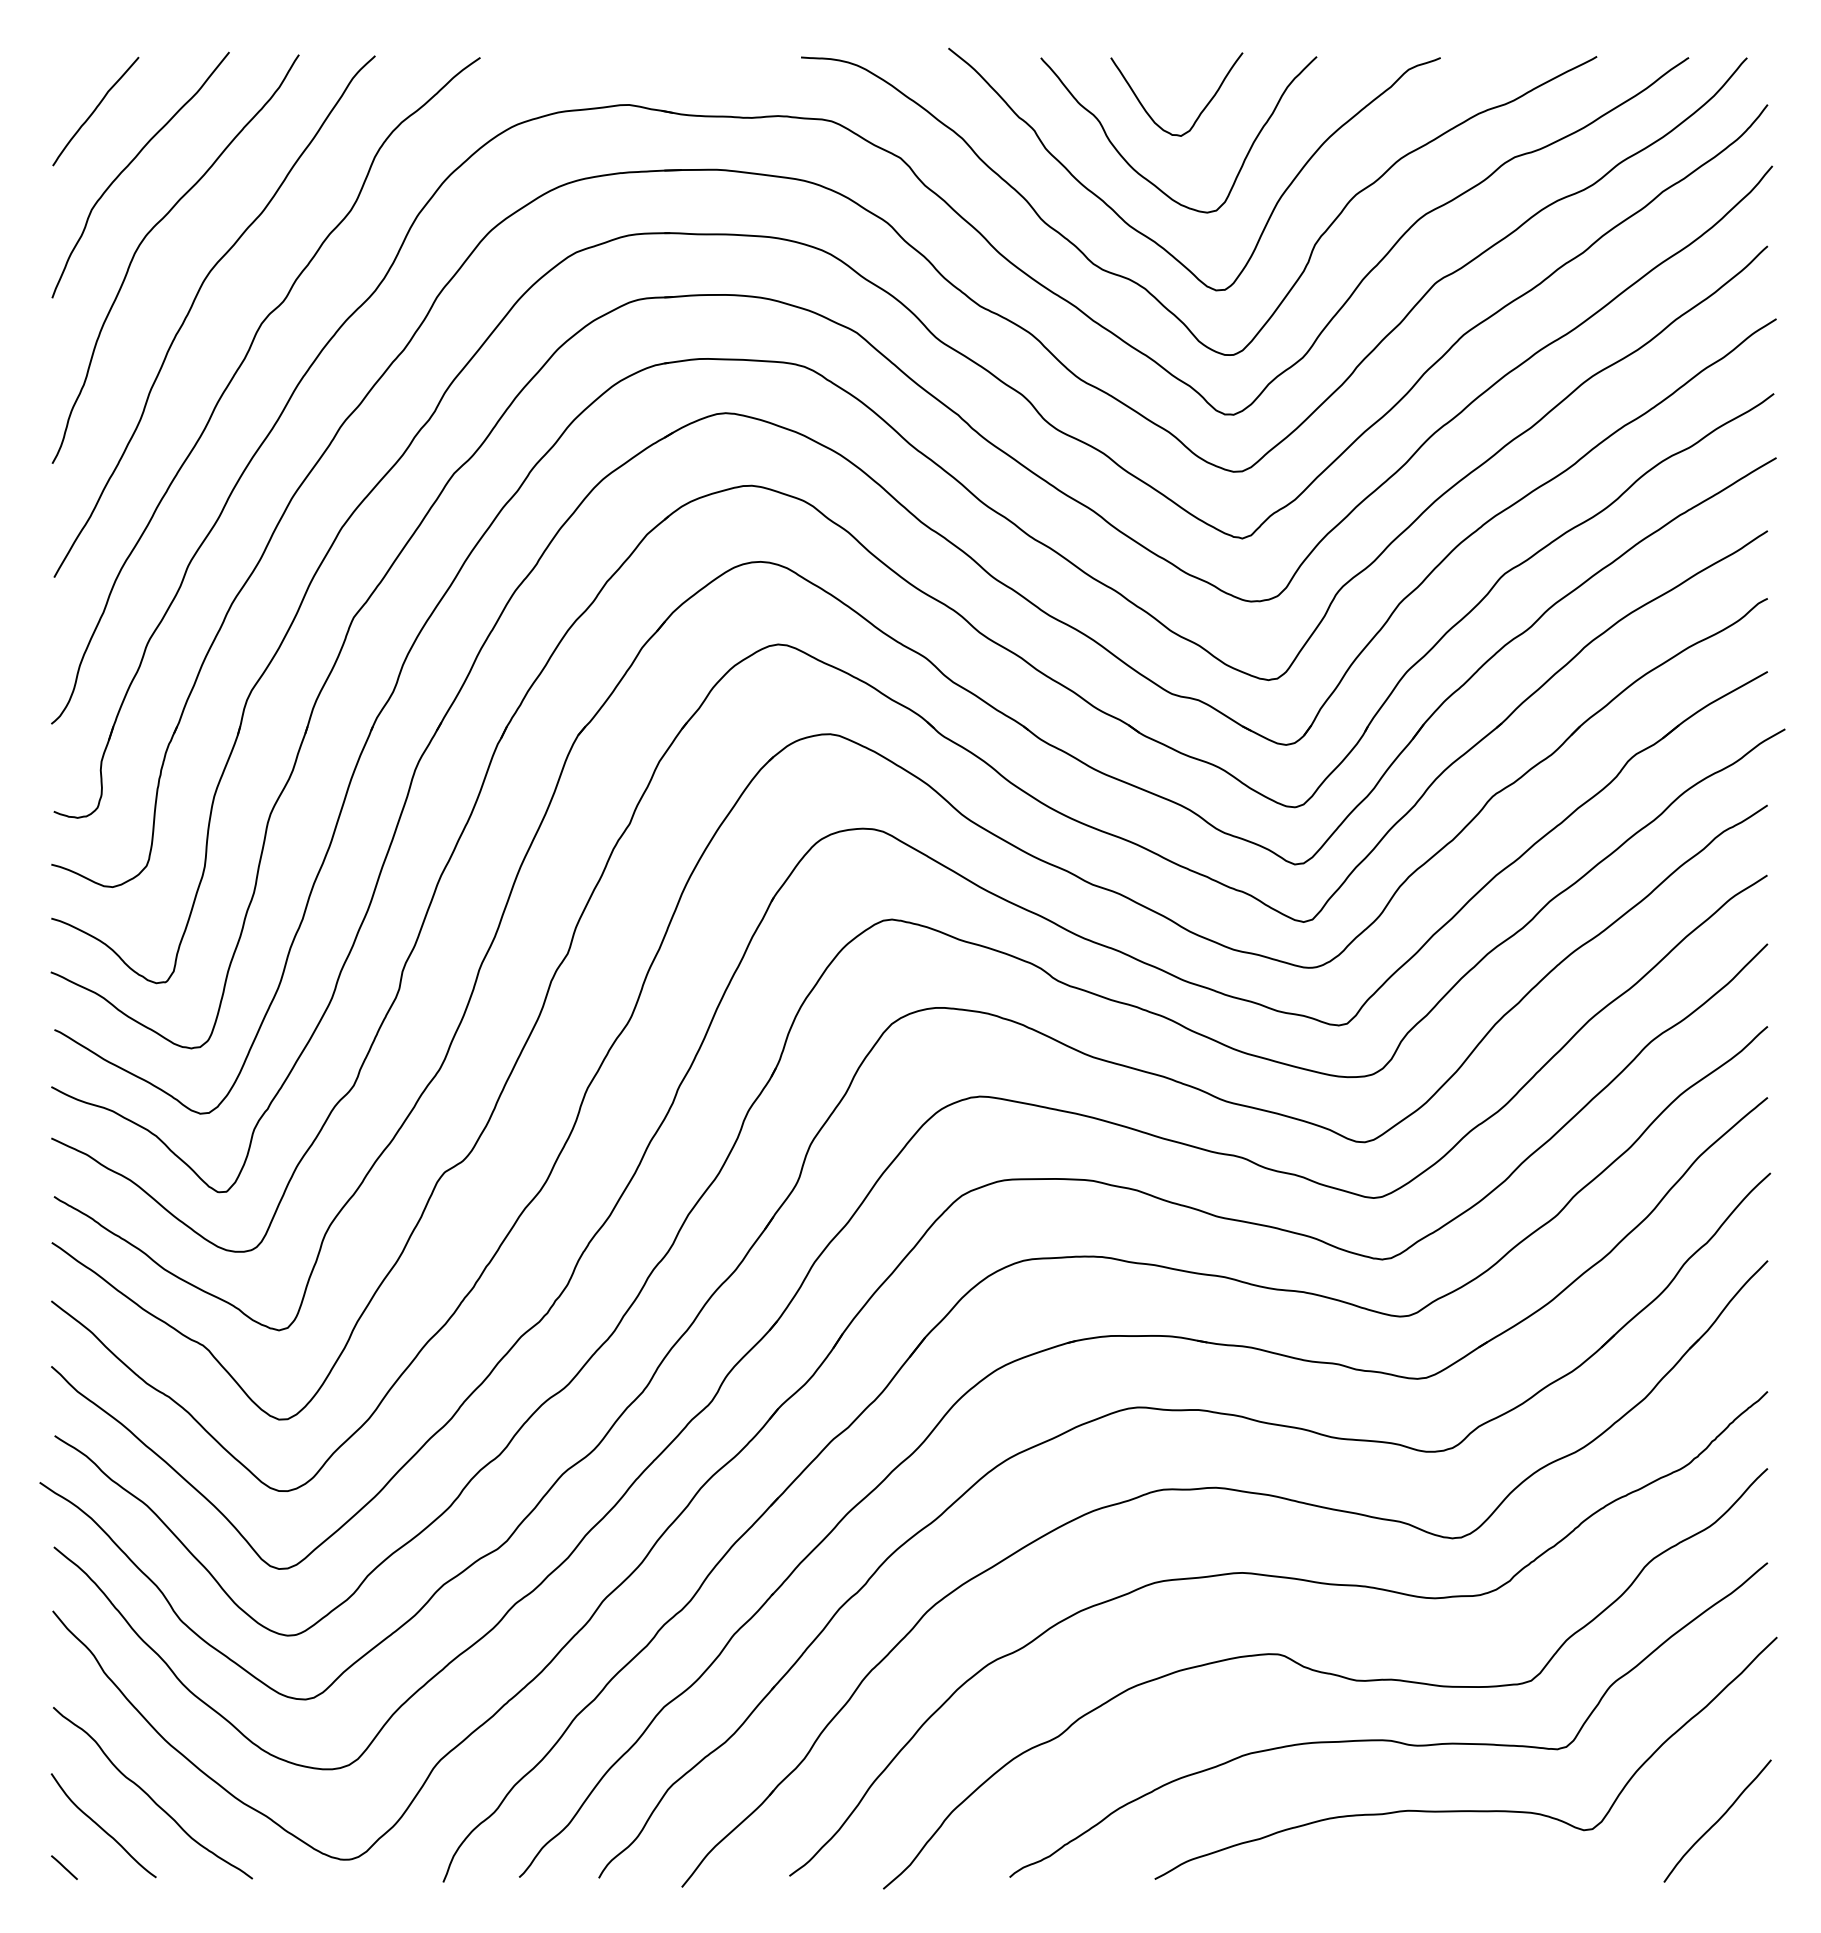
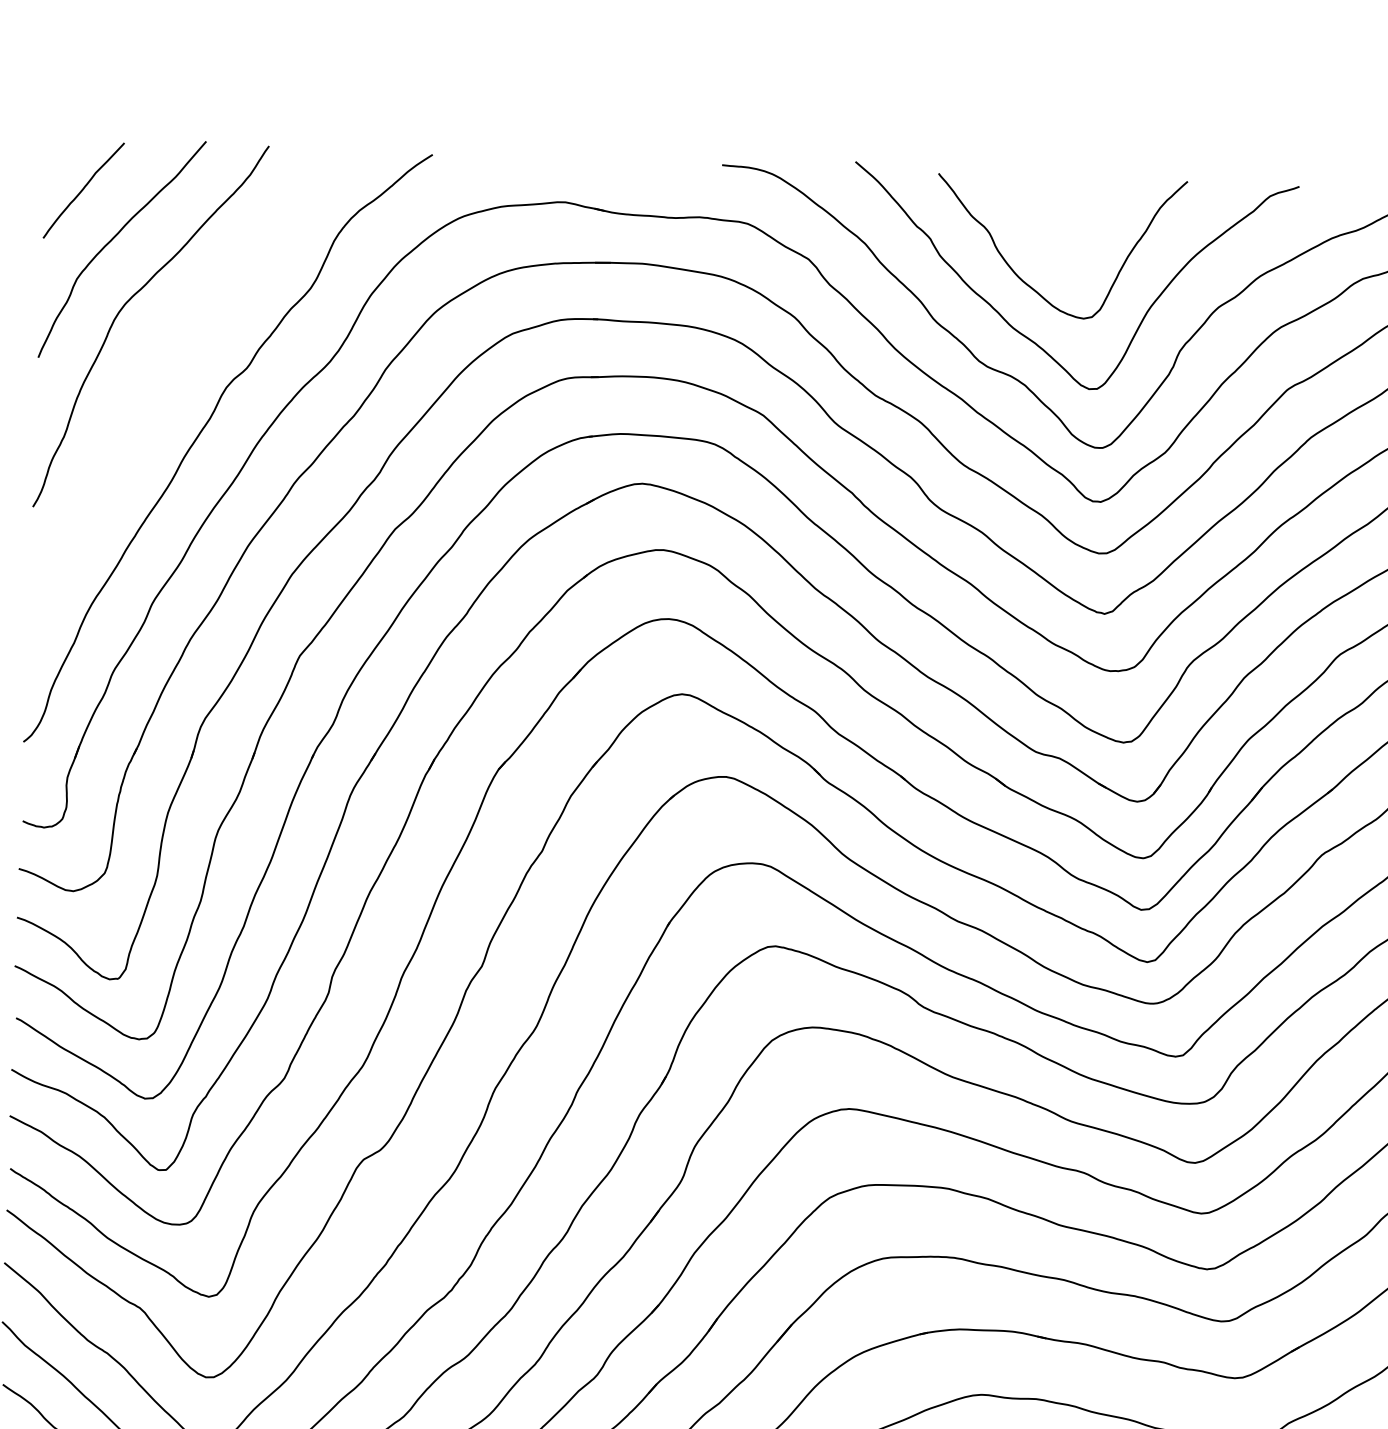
curve: (1199, 113) -> (1079, 228), removed
curve: (193, 305) -> (165, 368), removed

